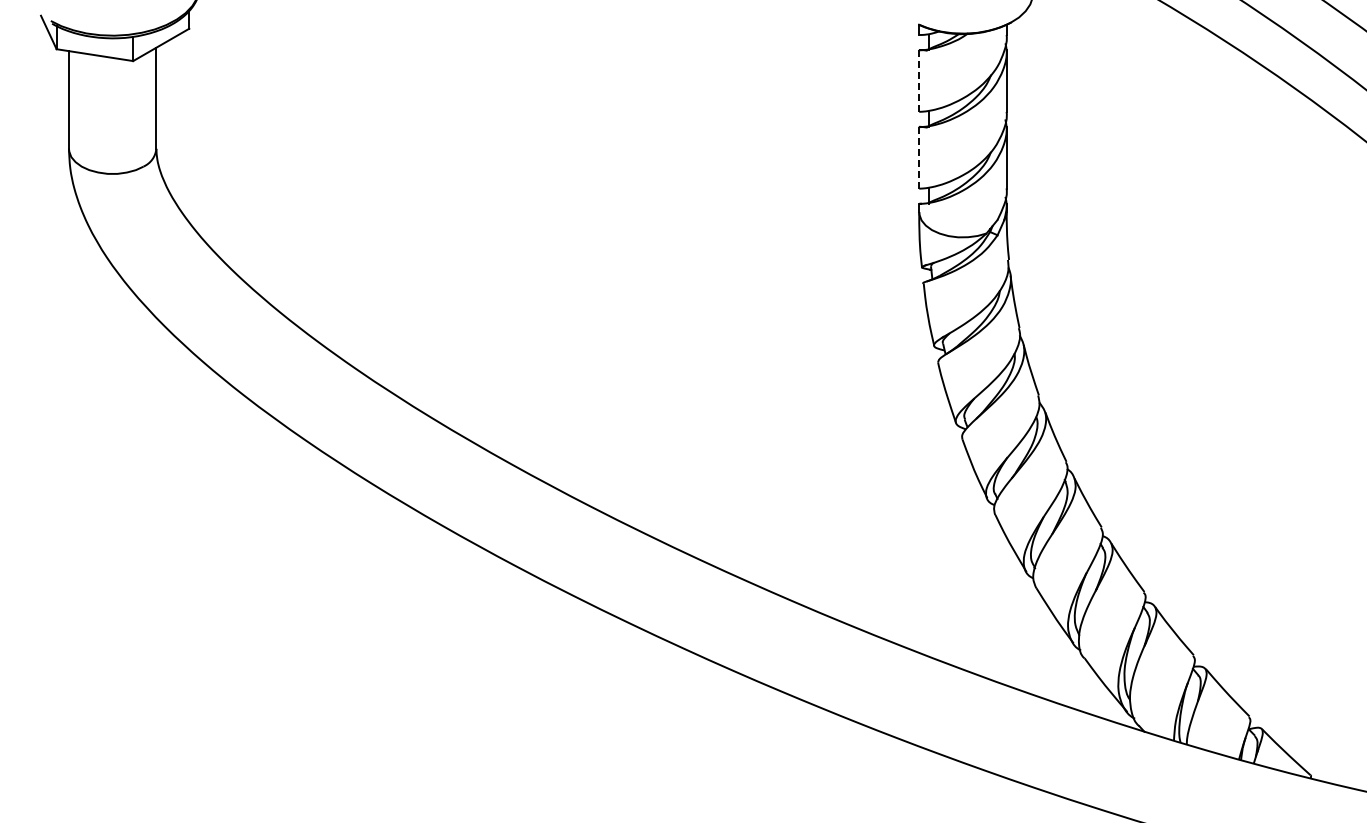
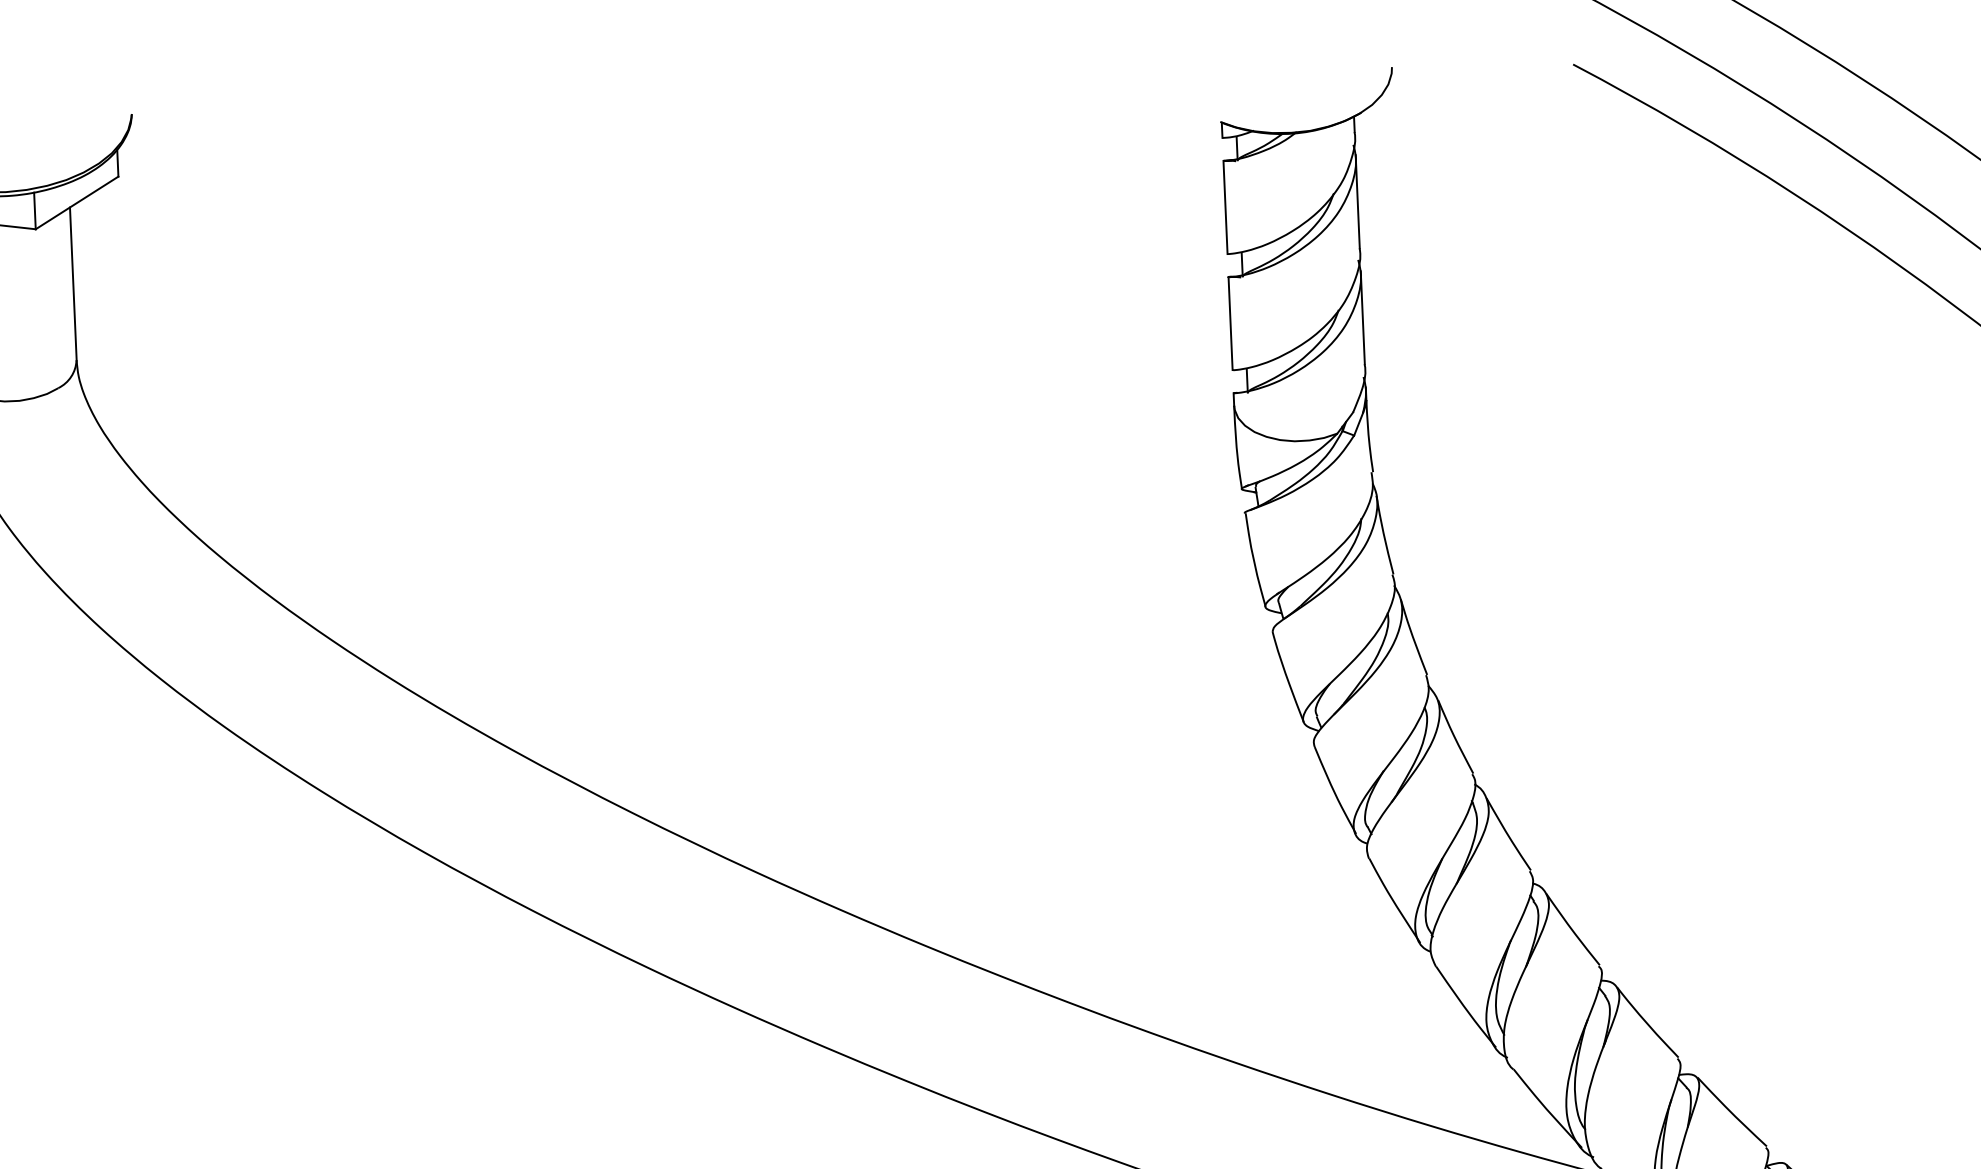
line: (919, 81) -> (1225, 208), dashed -> solid
line: (919, 157) -> (1230, 323), dashed -> solid

